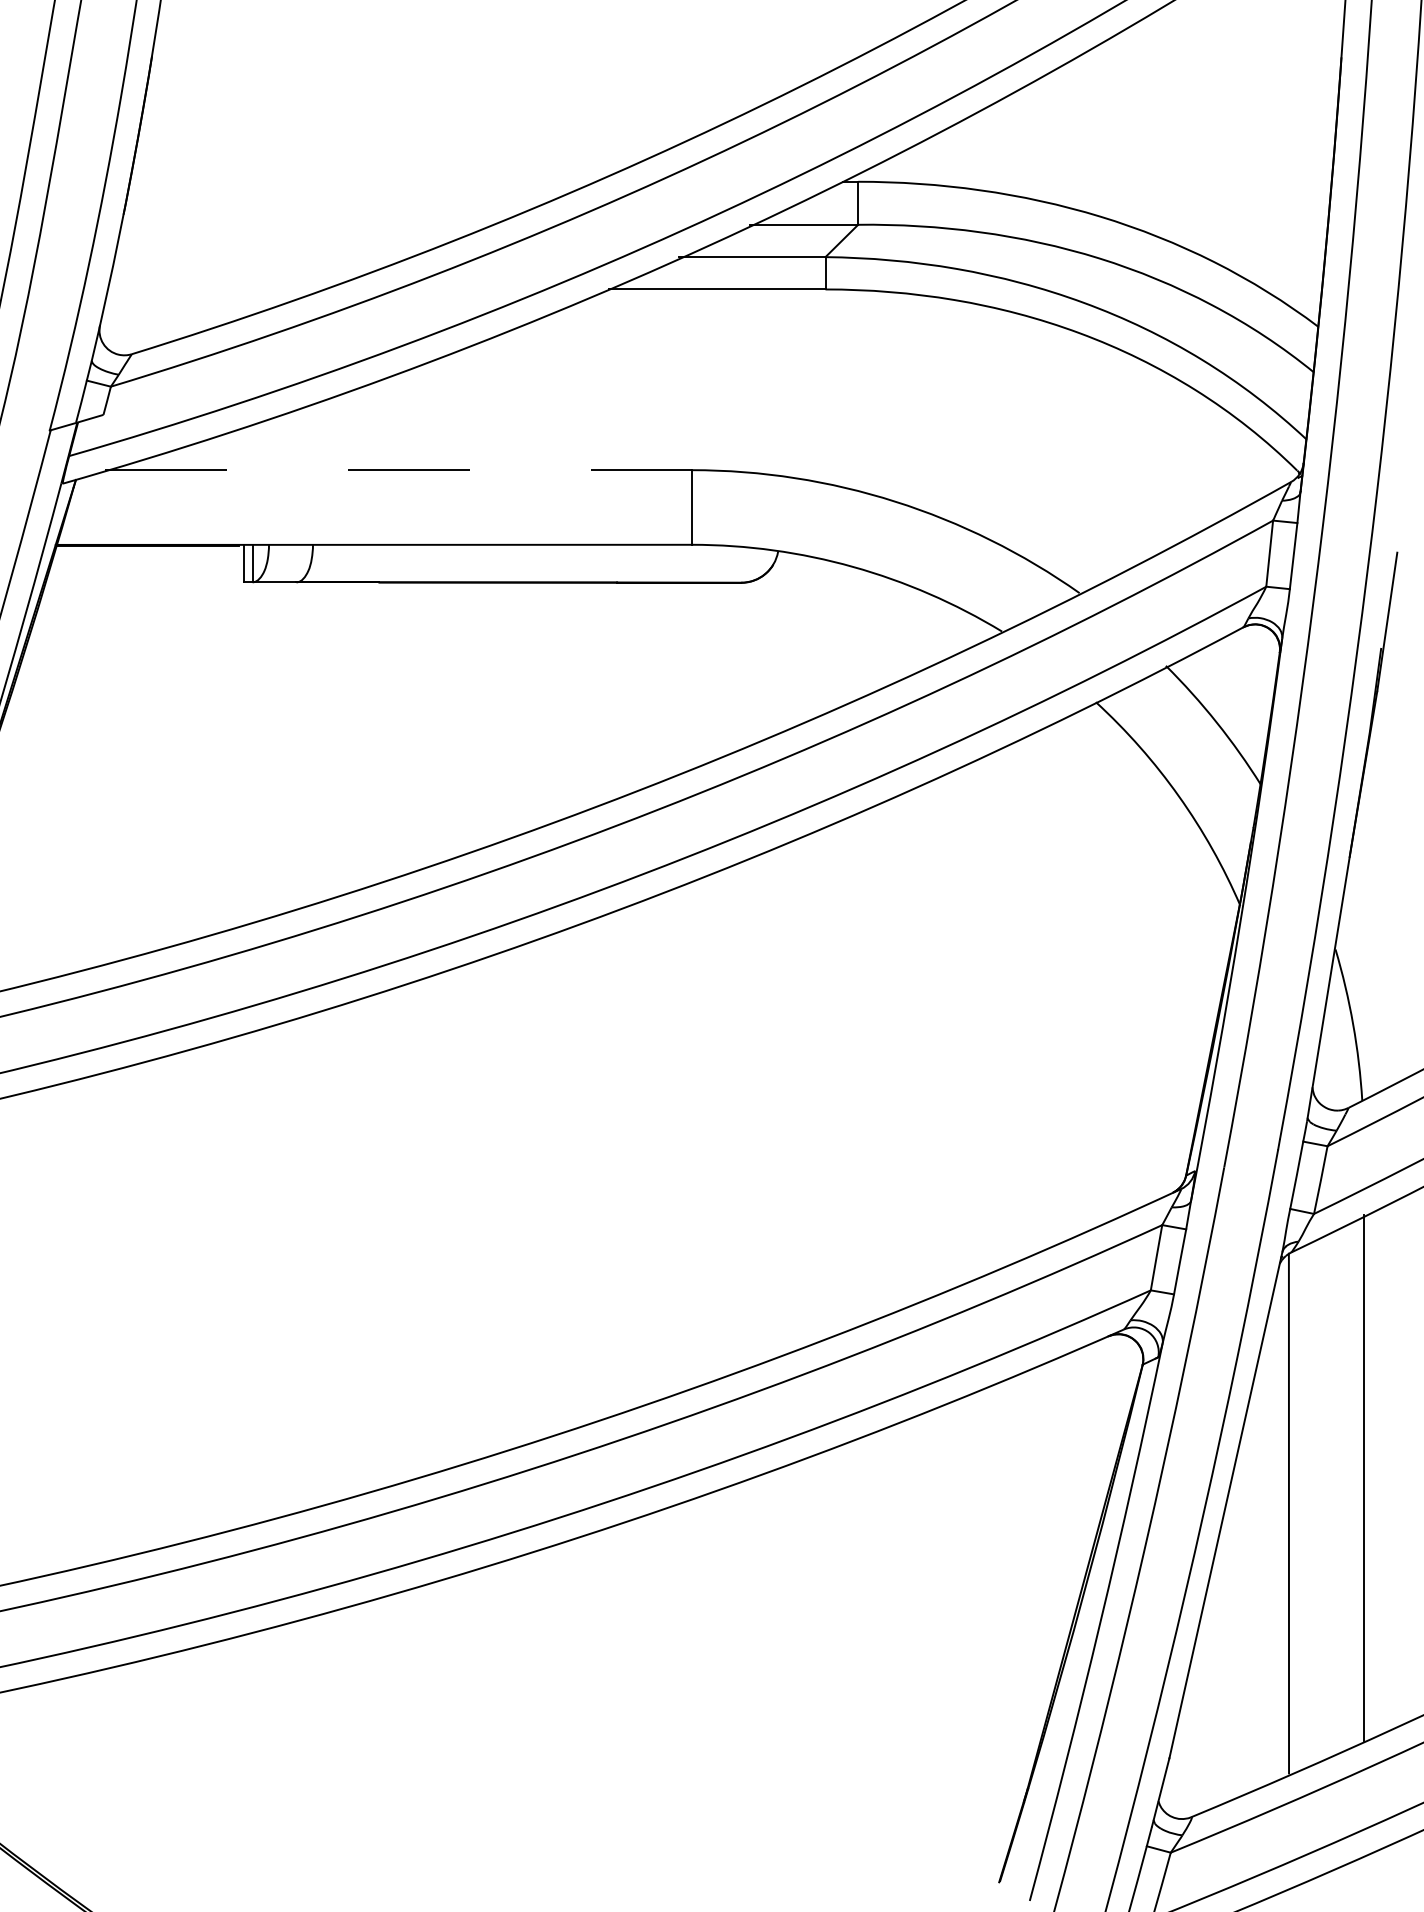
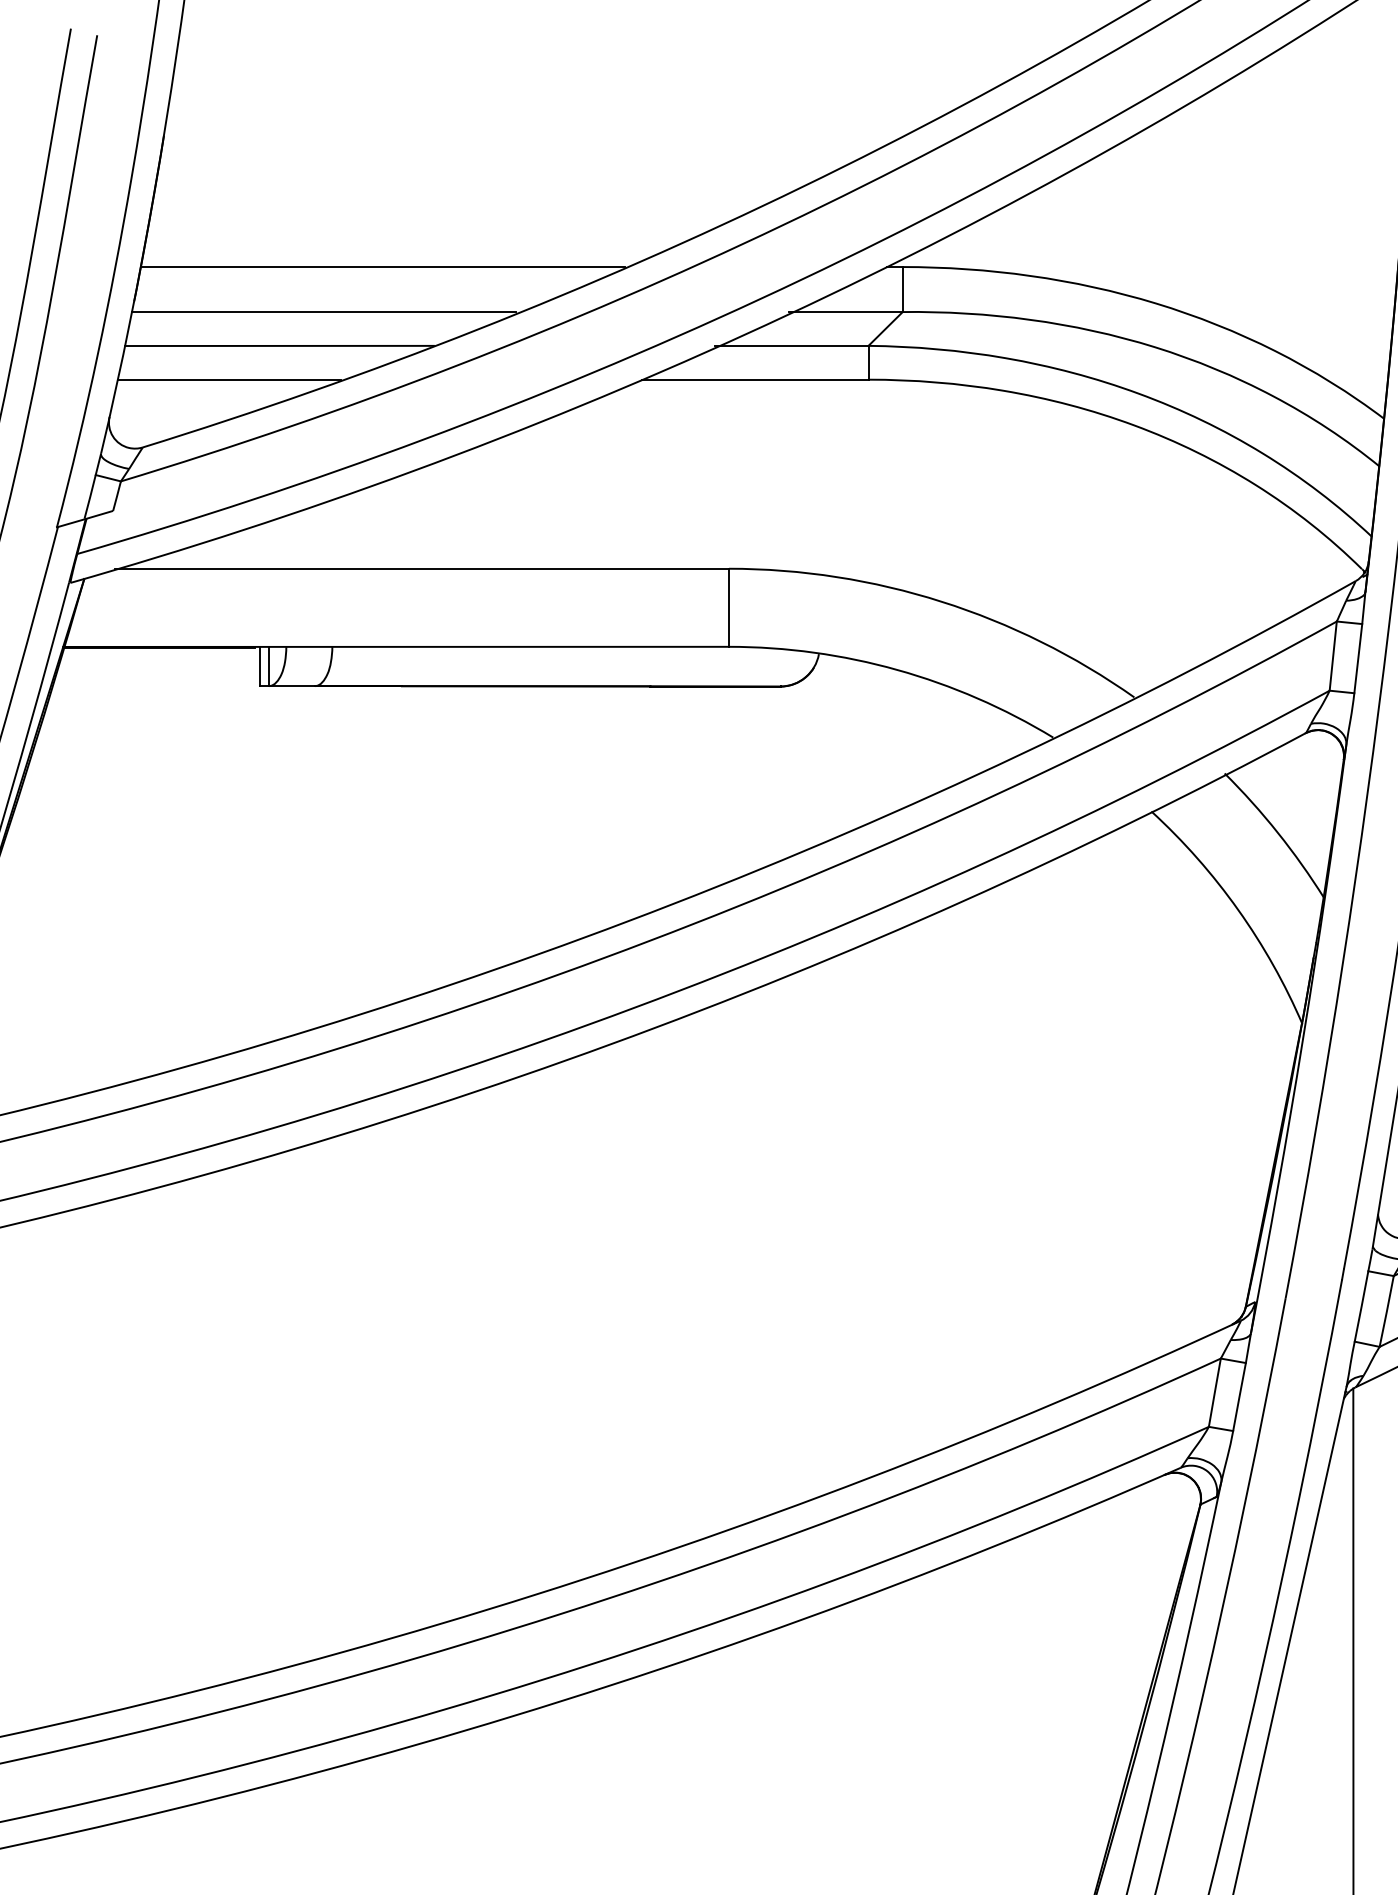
line: (361, 181) -> (383, 266), added
line: (304, 224) -> (323, 311), added
line: (262, 257) -> (279, 346), added
line: (214, 289) -> (229, 379), added
line: (399, 470) -> (422, 569), dashed -> solid

